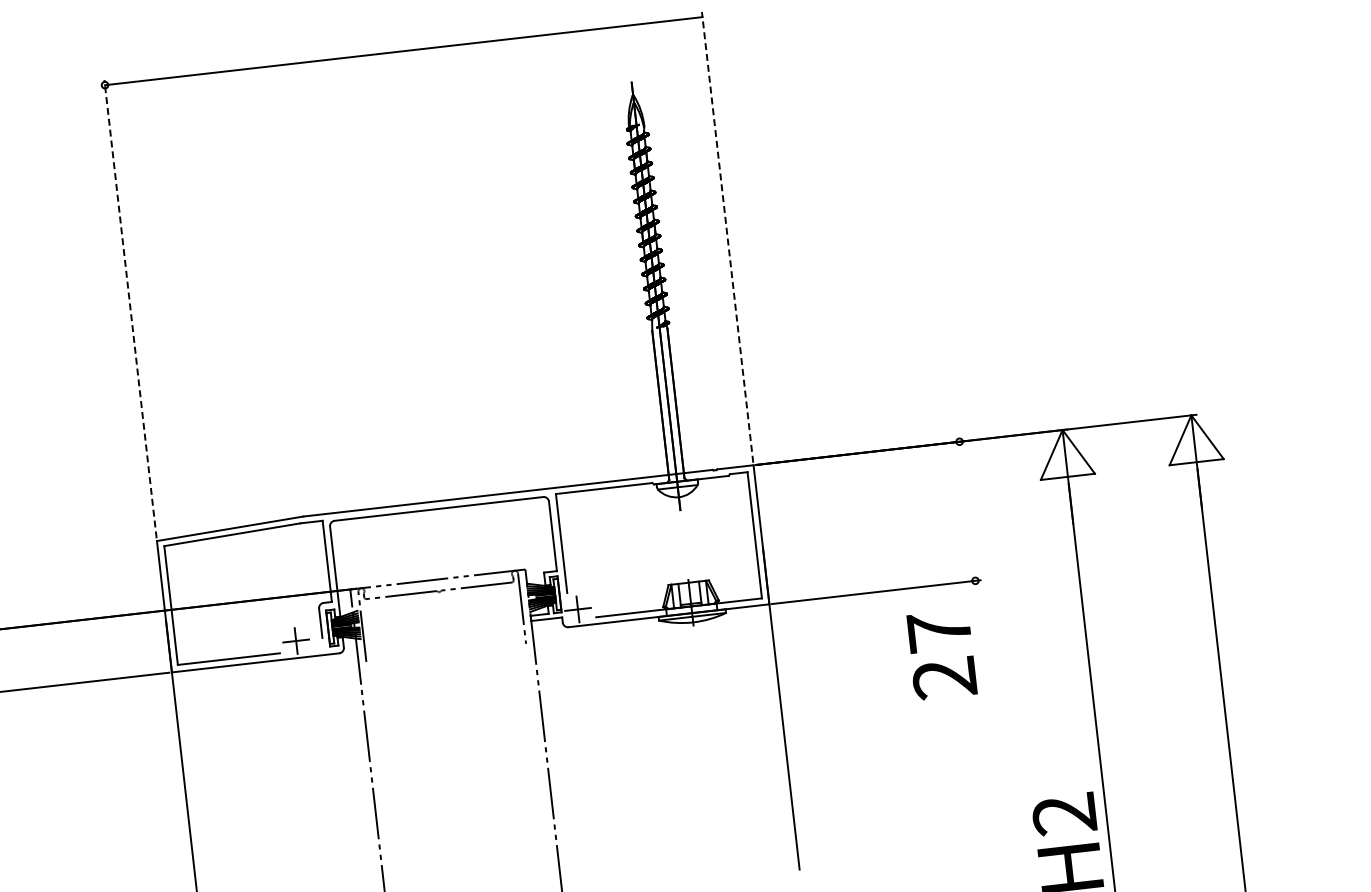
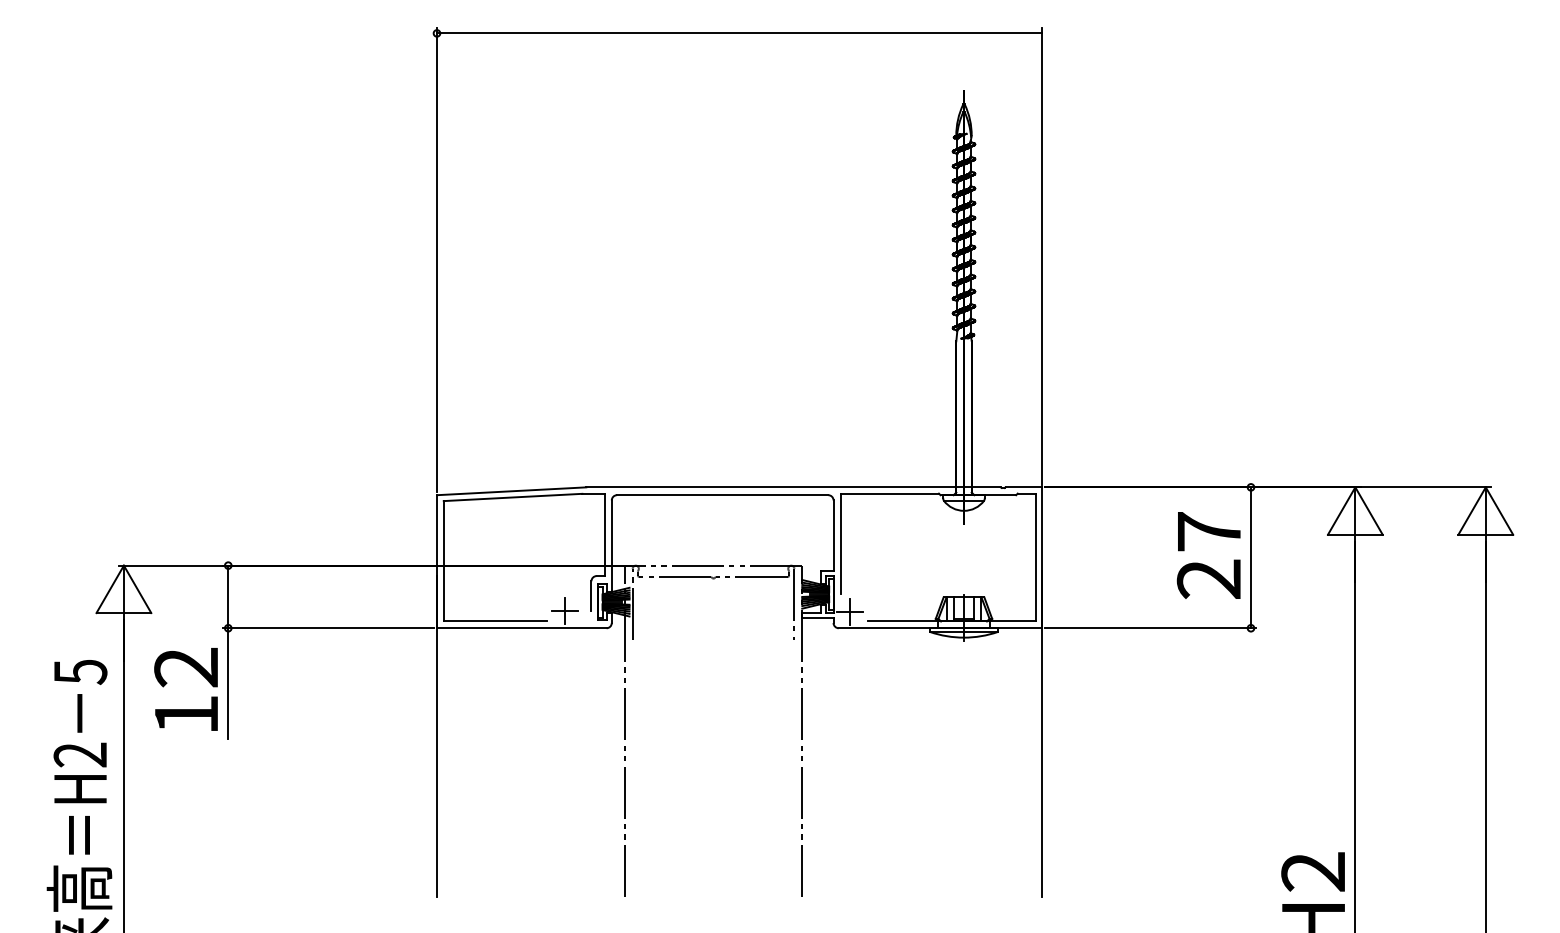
line: (727, 236) -> (1042, 255), dashed -> solid
line: (129, 308) -> (436, 259), dashed -> solid
line: (966, 511) -> (1250, 557), added
text: (941, 654) -> (1208, 555), moved

